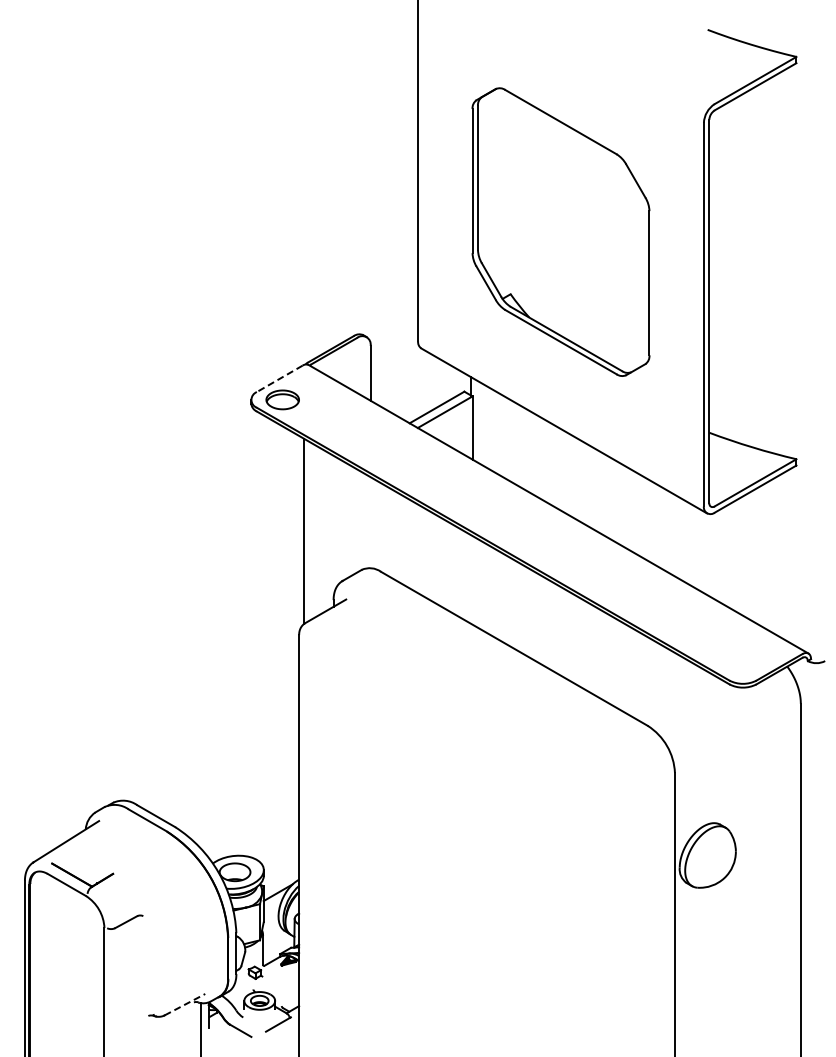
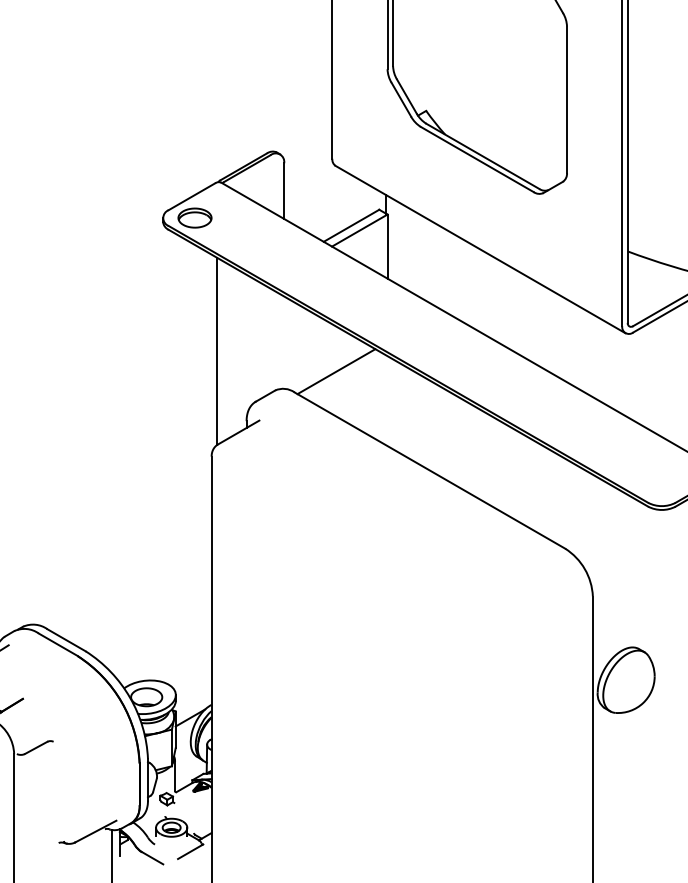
line: (279, 379) -> (191, 197), dashed -> solid
line: (421, 551) -> (335, 371), added
line: (184, 1004) -> (95, 831), dashed -> solid

